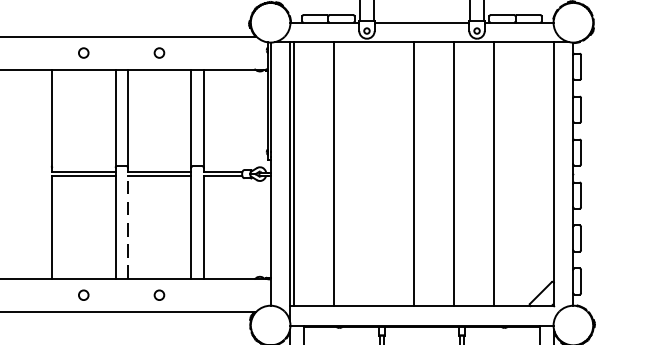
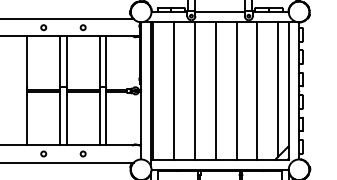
line: (533, 169) -> (278, 88), added
line: (374, 173) -> (195, 90), added
line: (127, 227) -> (66, 118), dashed -> solid

